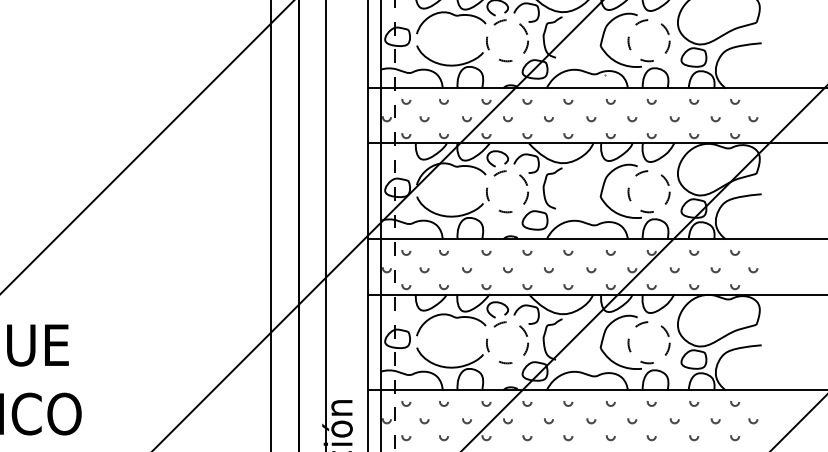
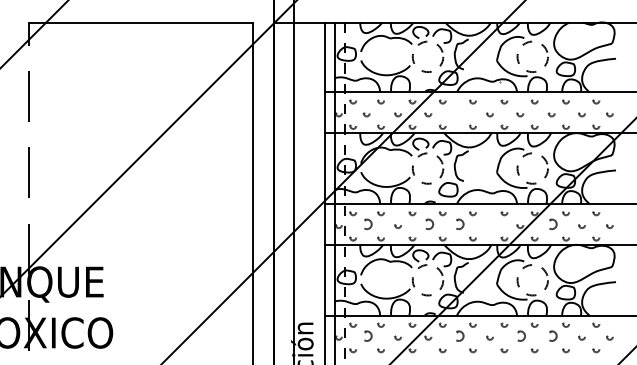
circle: (548, 118) -> (458, 114), removed
circle: (424, 270) -> (366, 226), size x1.6
circle: (508, 270) -> (428, 226), size x1.6
circle: (548, 270) -> (458, 226), size x1.6
circle: (590, 270) -> (489, 226), removed
circle: (674, 270) -> (551, 226), size x1.6
circle: (424, 420) -> (366, 337), size x1.6
circle: (548, 420) -> (458, 337), size x1.6
circle: (632, 420) -> (520, 337), size x1.6
circle: (674, 420) -> (551, 337), size x1.6

